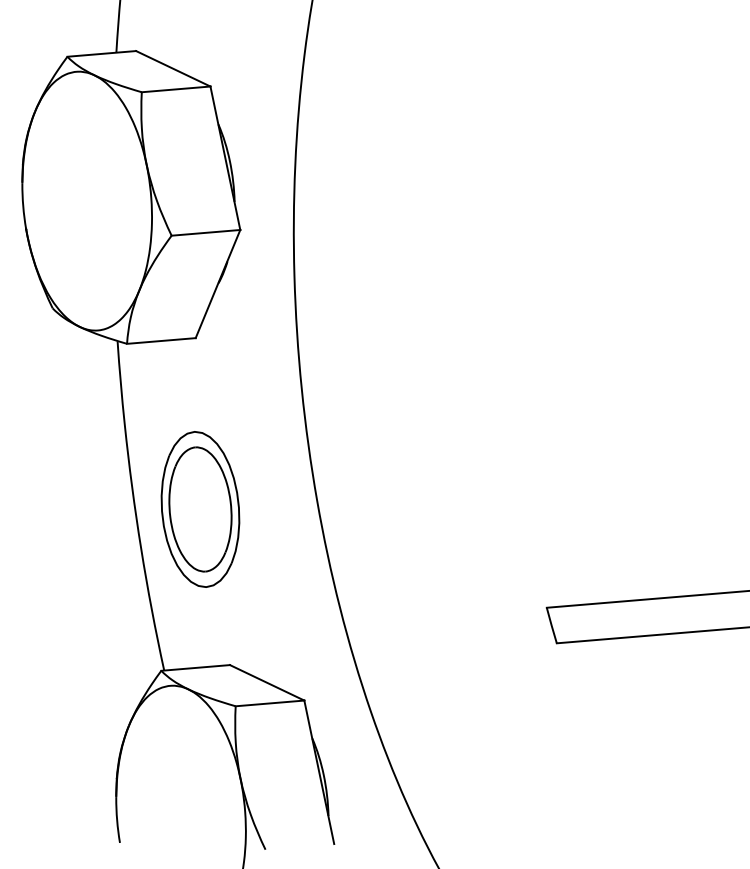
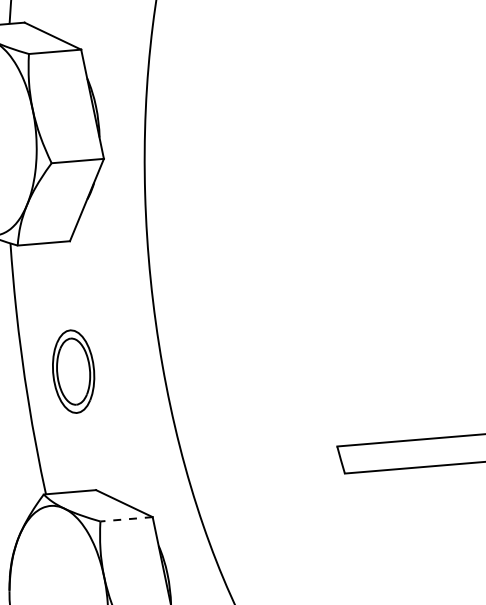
part: (200, 509) -> (73, 371), size x0.7
line: (269, 703) -> (126, 519), solid -> dashed

